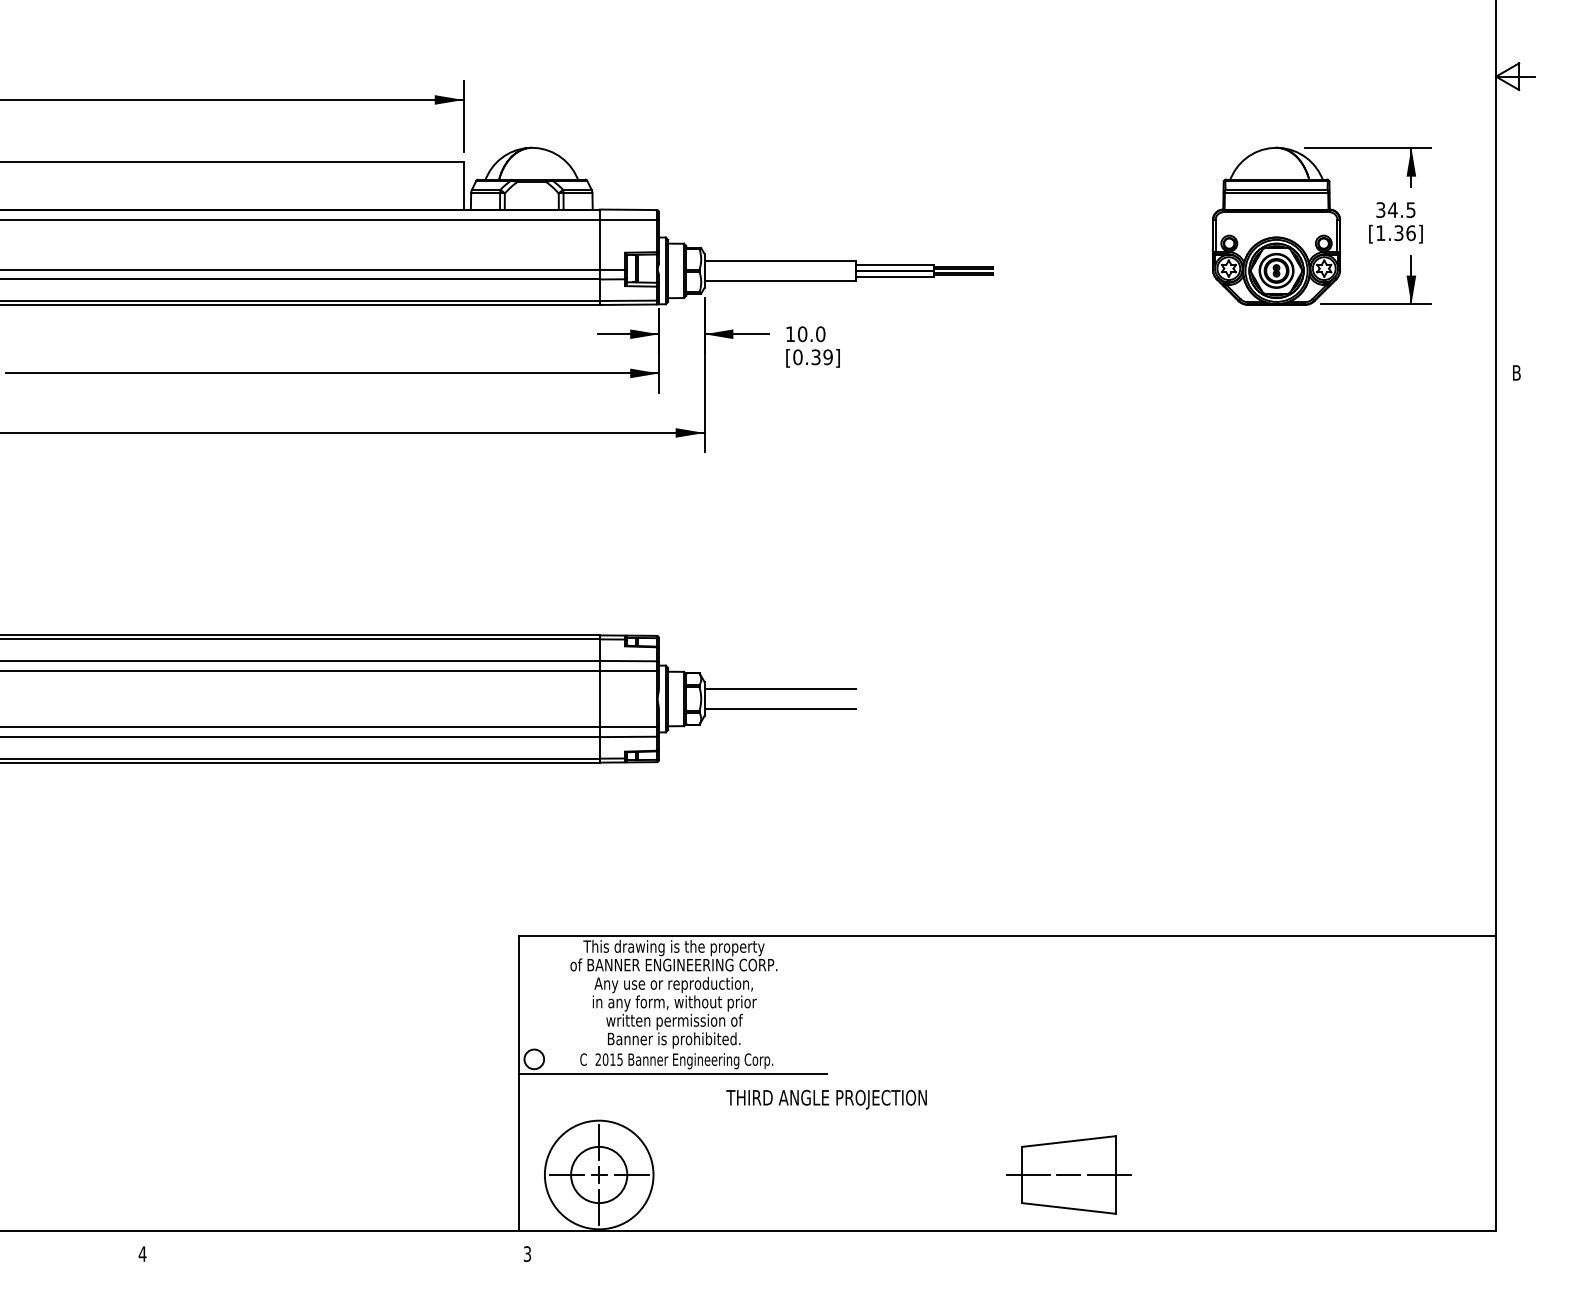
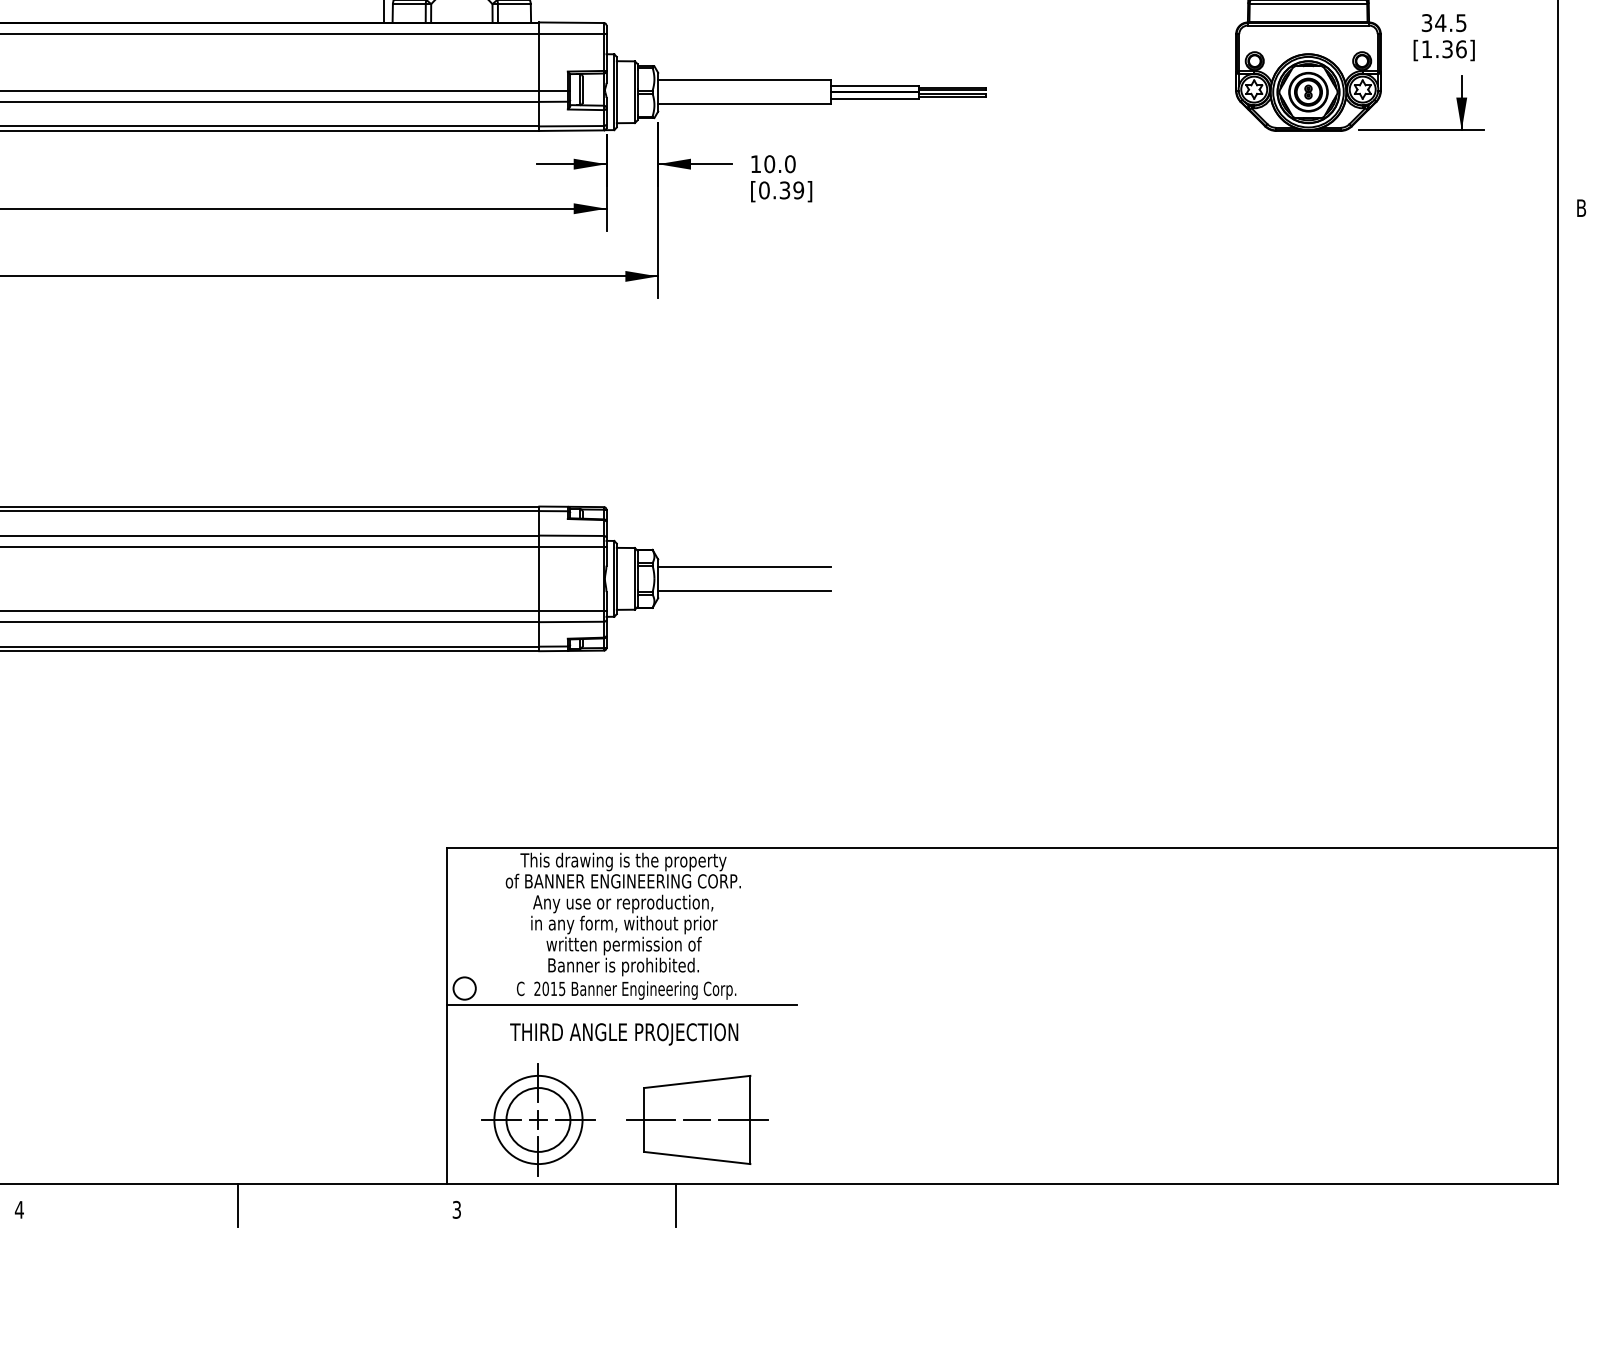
text: (826, 1099) -> (624, 1034), moved
circle: (599, 1174) -> (538, 1119), size x0.71
part: (1068, 1174) -> (696, 1119), moved
line: (335, 1250) -> (238, 1205), added
line: (719, 1250) -> (675, 1205), added

